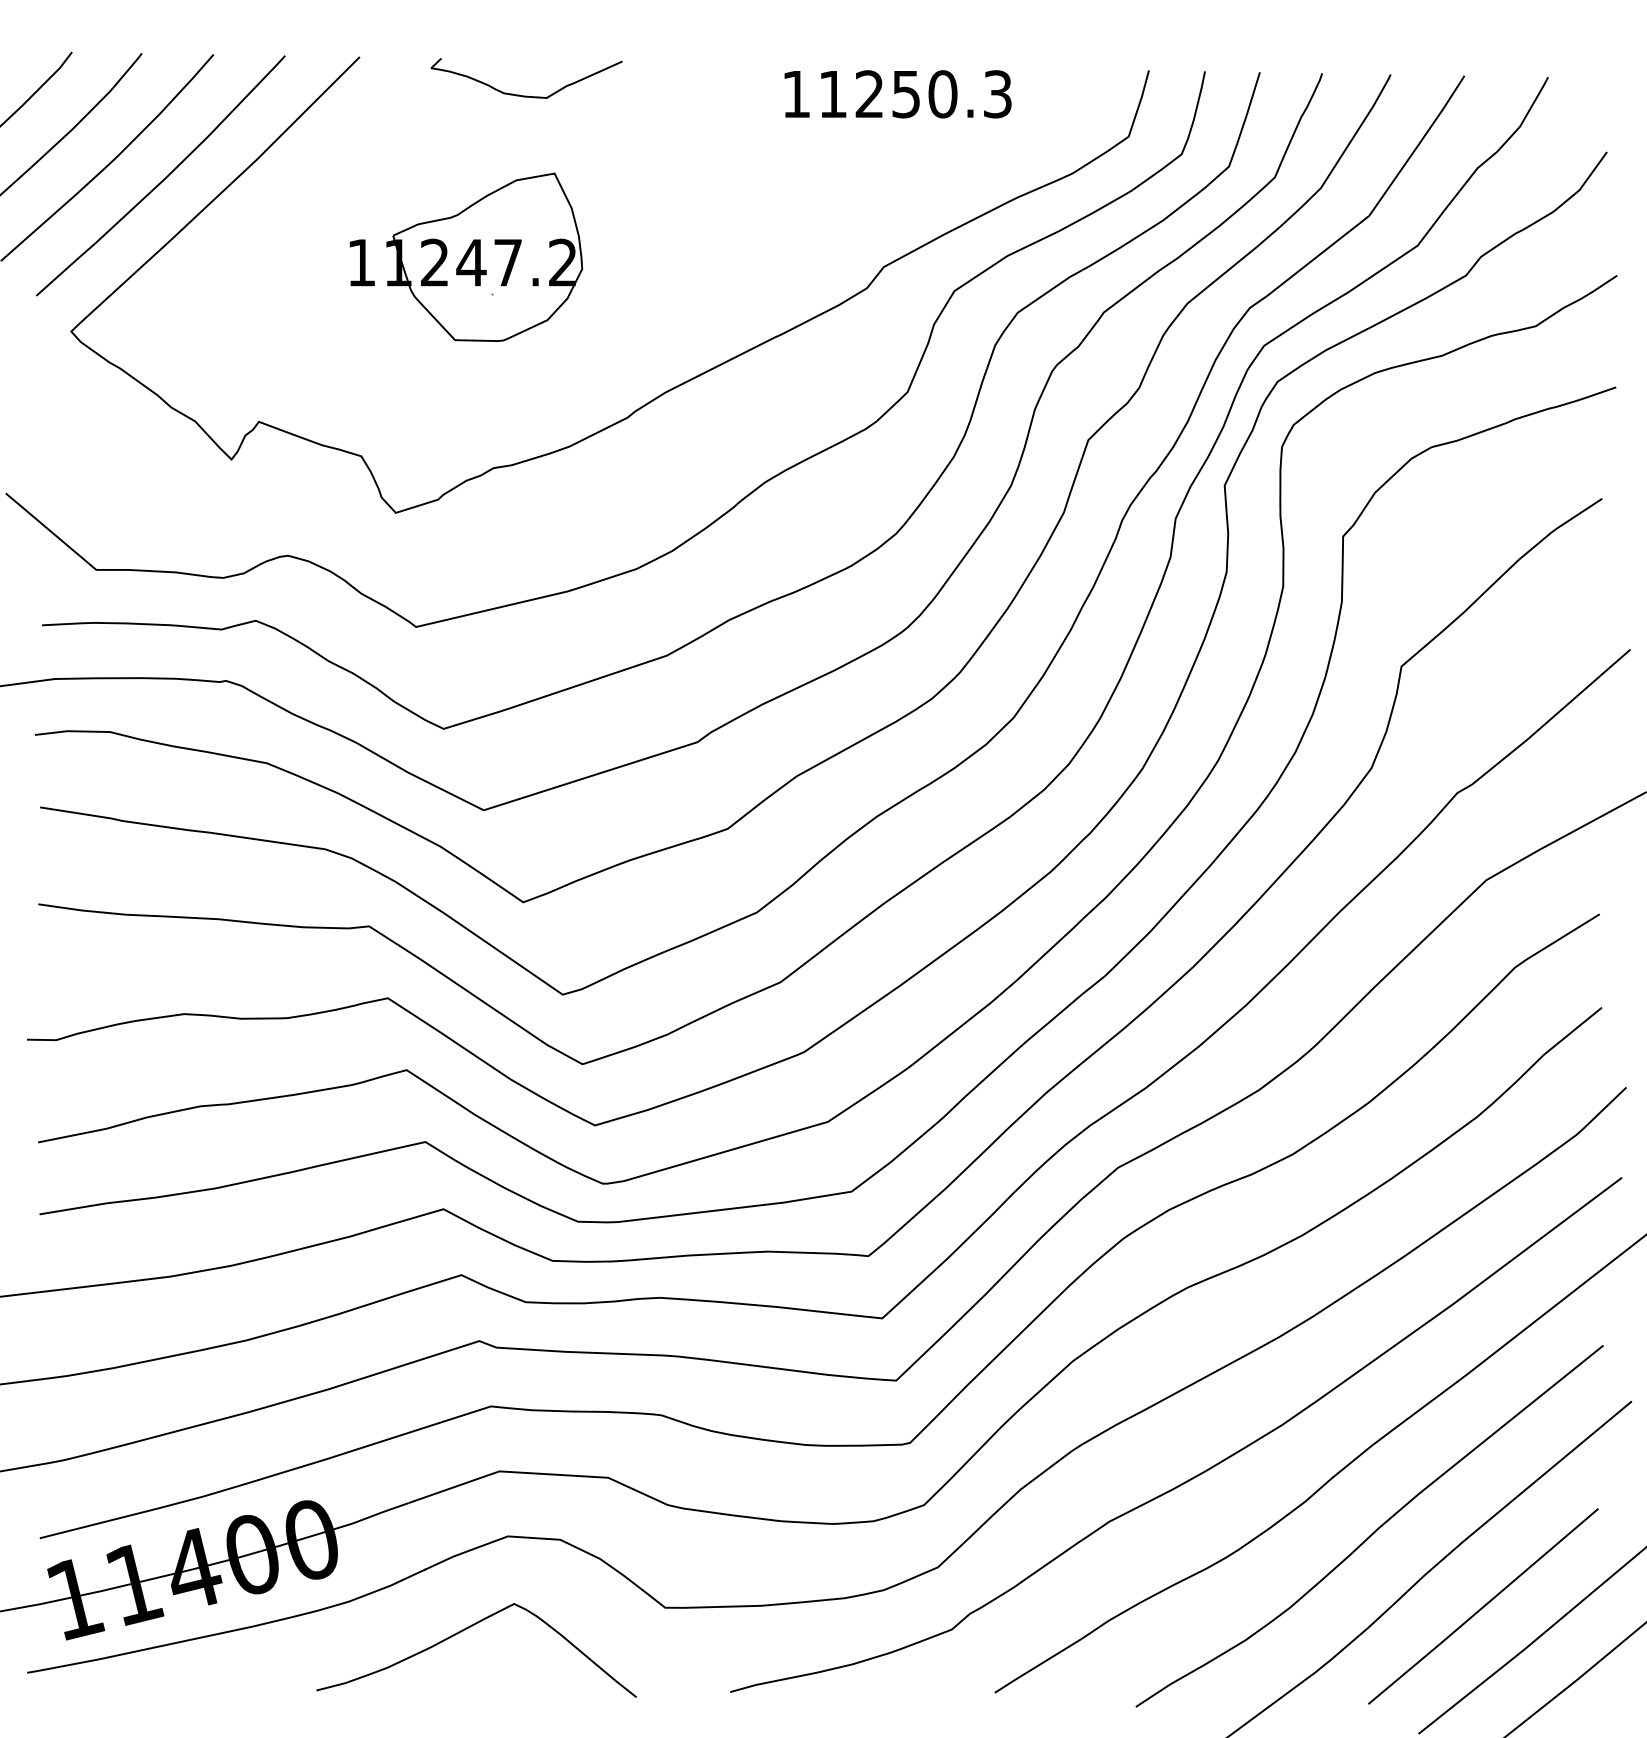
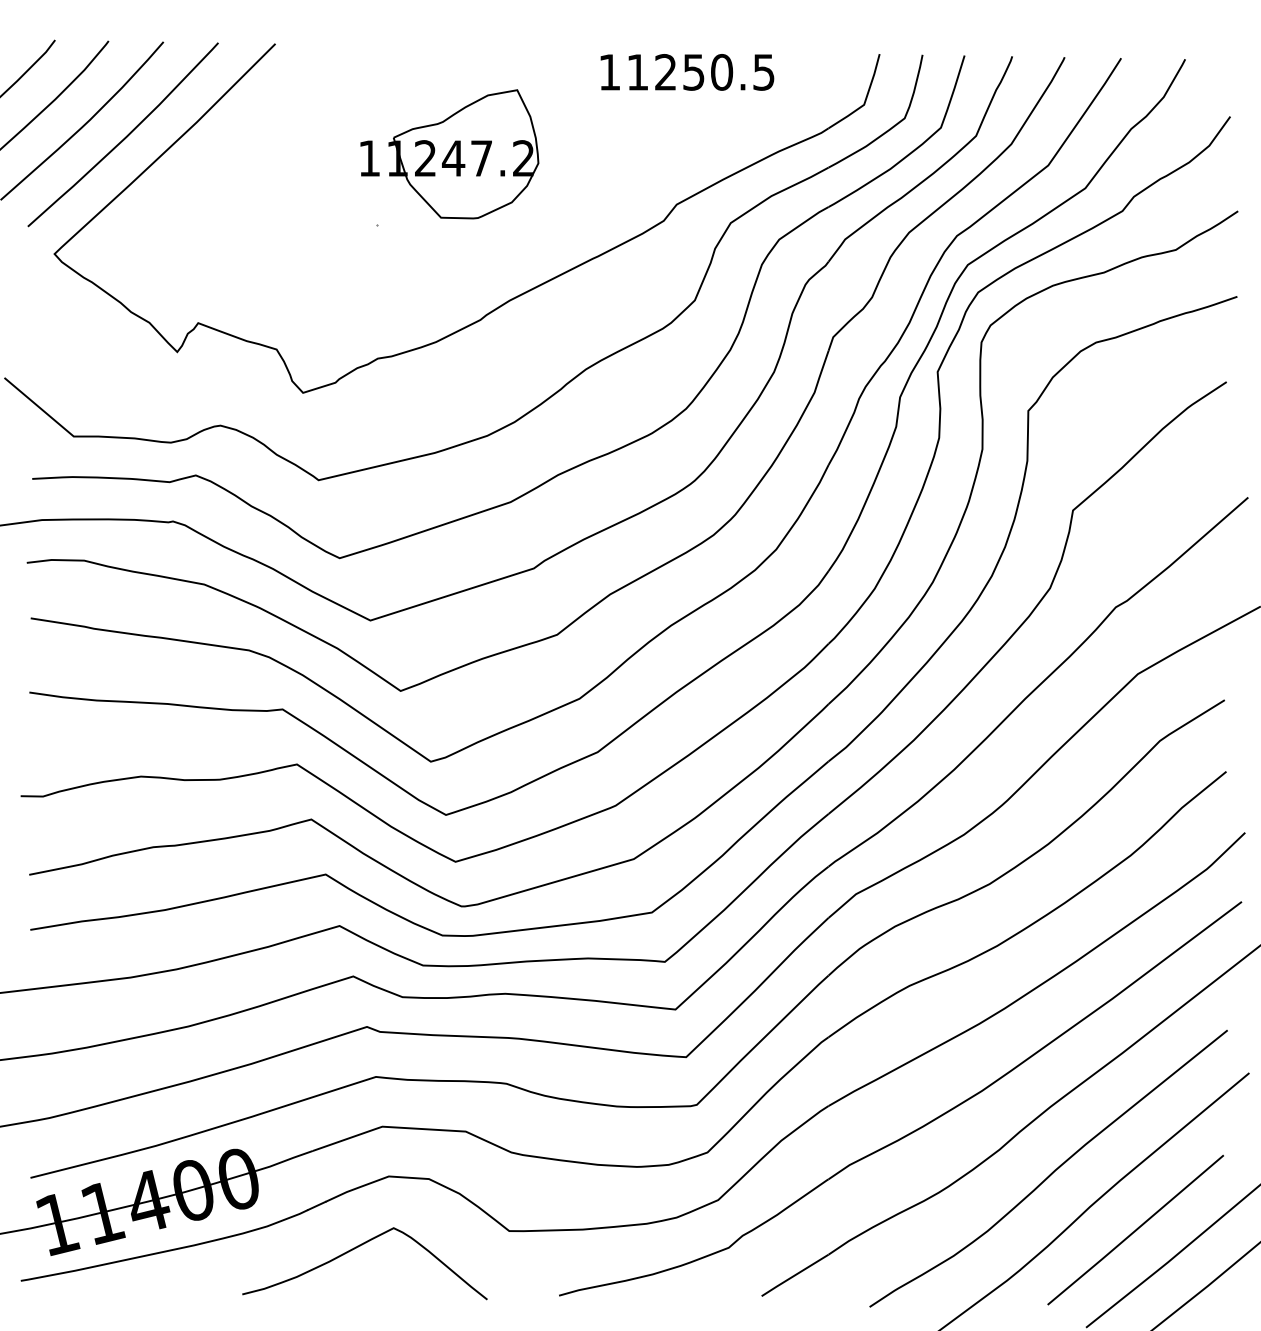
text: (997, 93) -> (763, 71), 11250.3 -> 11250.5
curve: (526, 95) -> (403, 73), removed
part: (466, 256) -> (449, 153), moved

